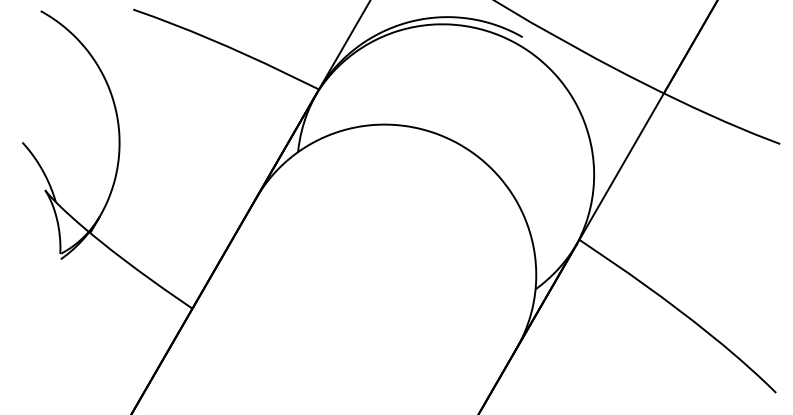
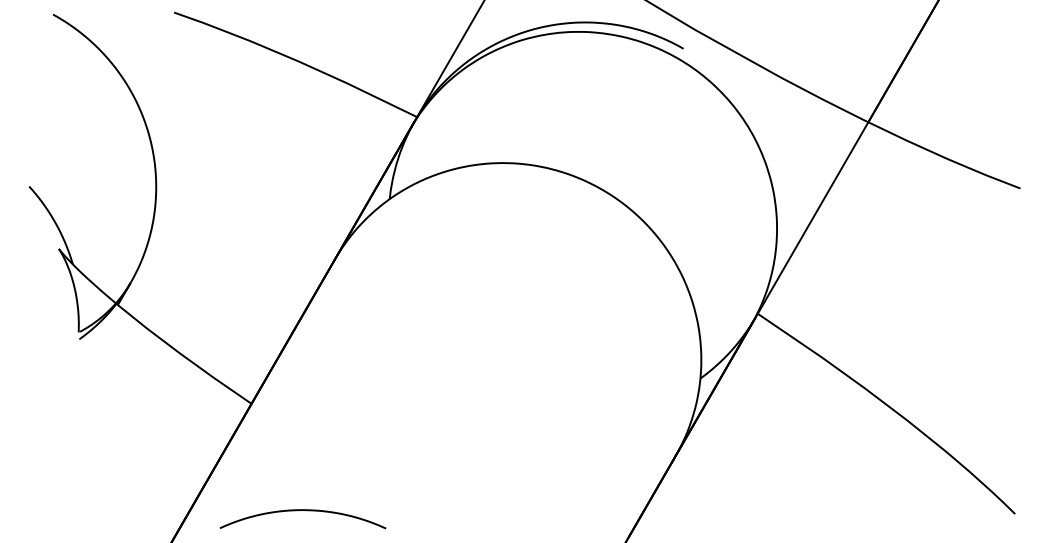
curve: (234, 390) -> (306, 511), added

